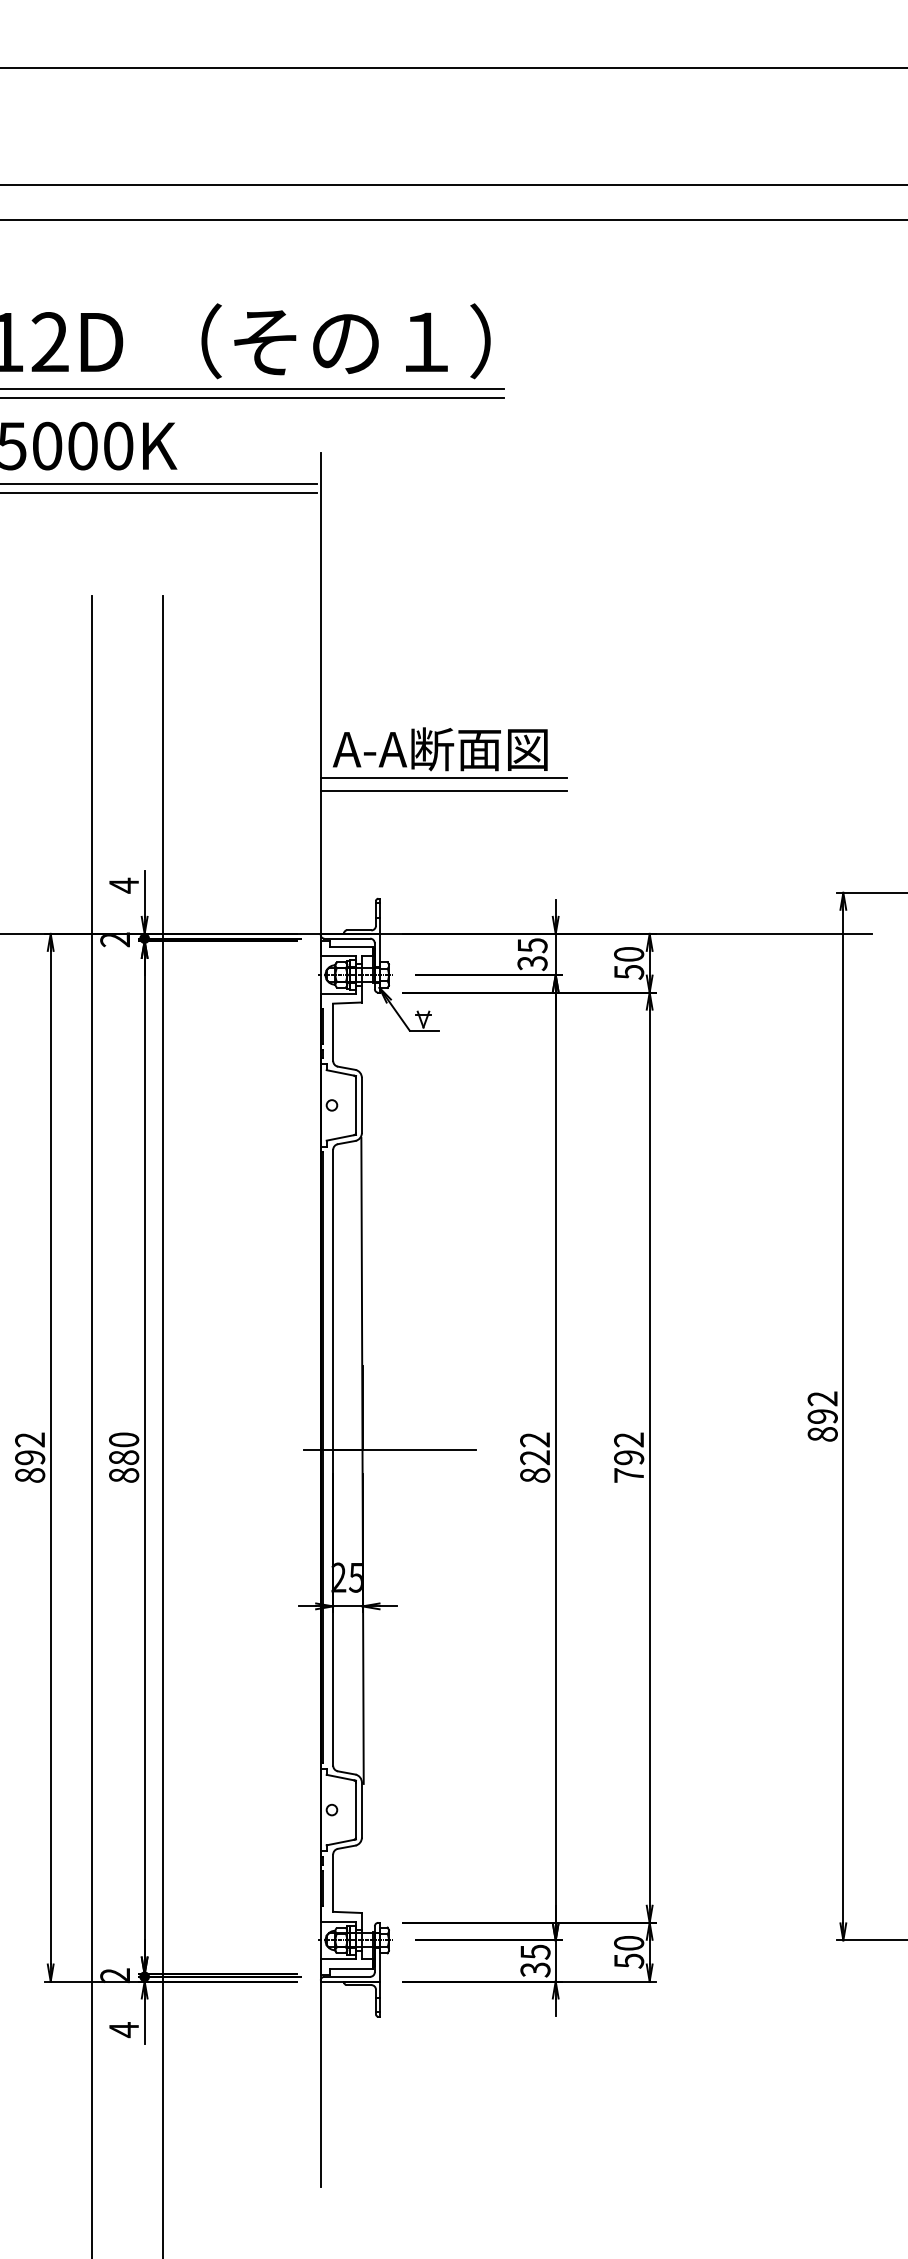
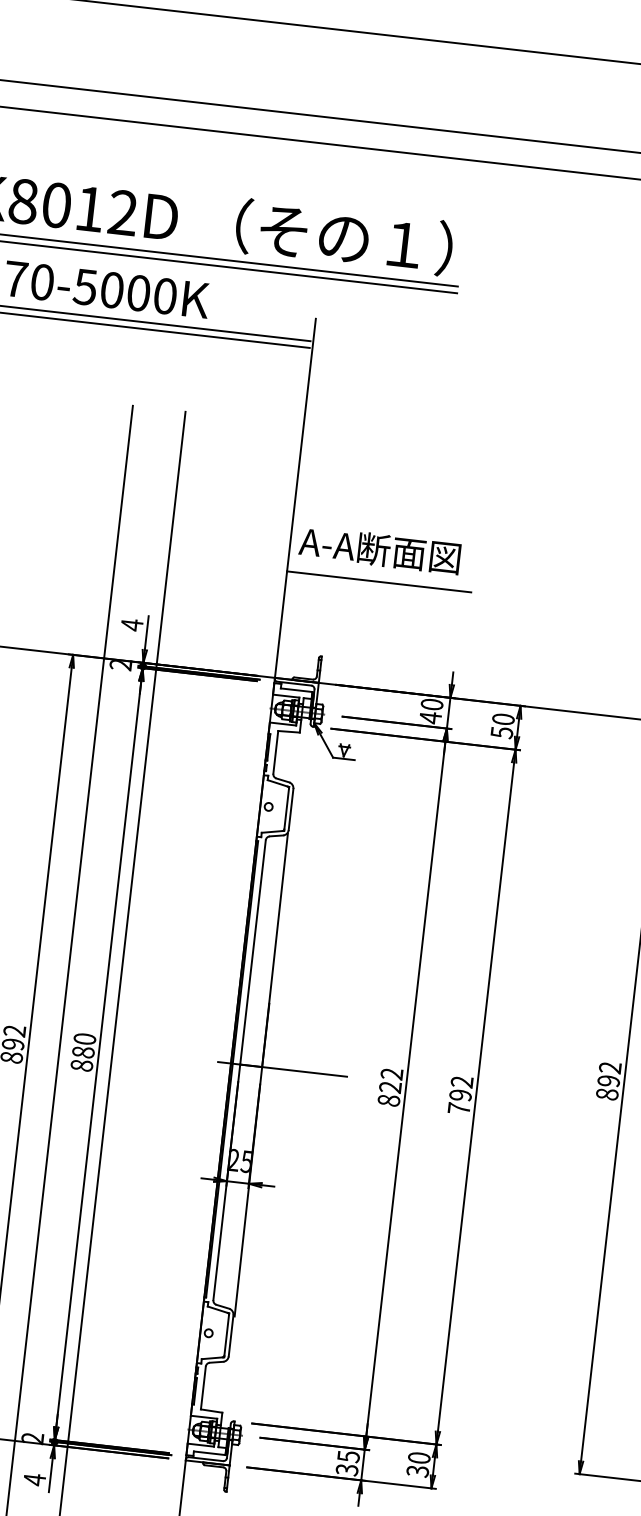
line: (443, 777) -> (379, 571), removed
text: (532, 954) -> (431, 711), 35 -> 40
text: (628, 1960) -> (417, 1470), 50 -> 30

